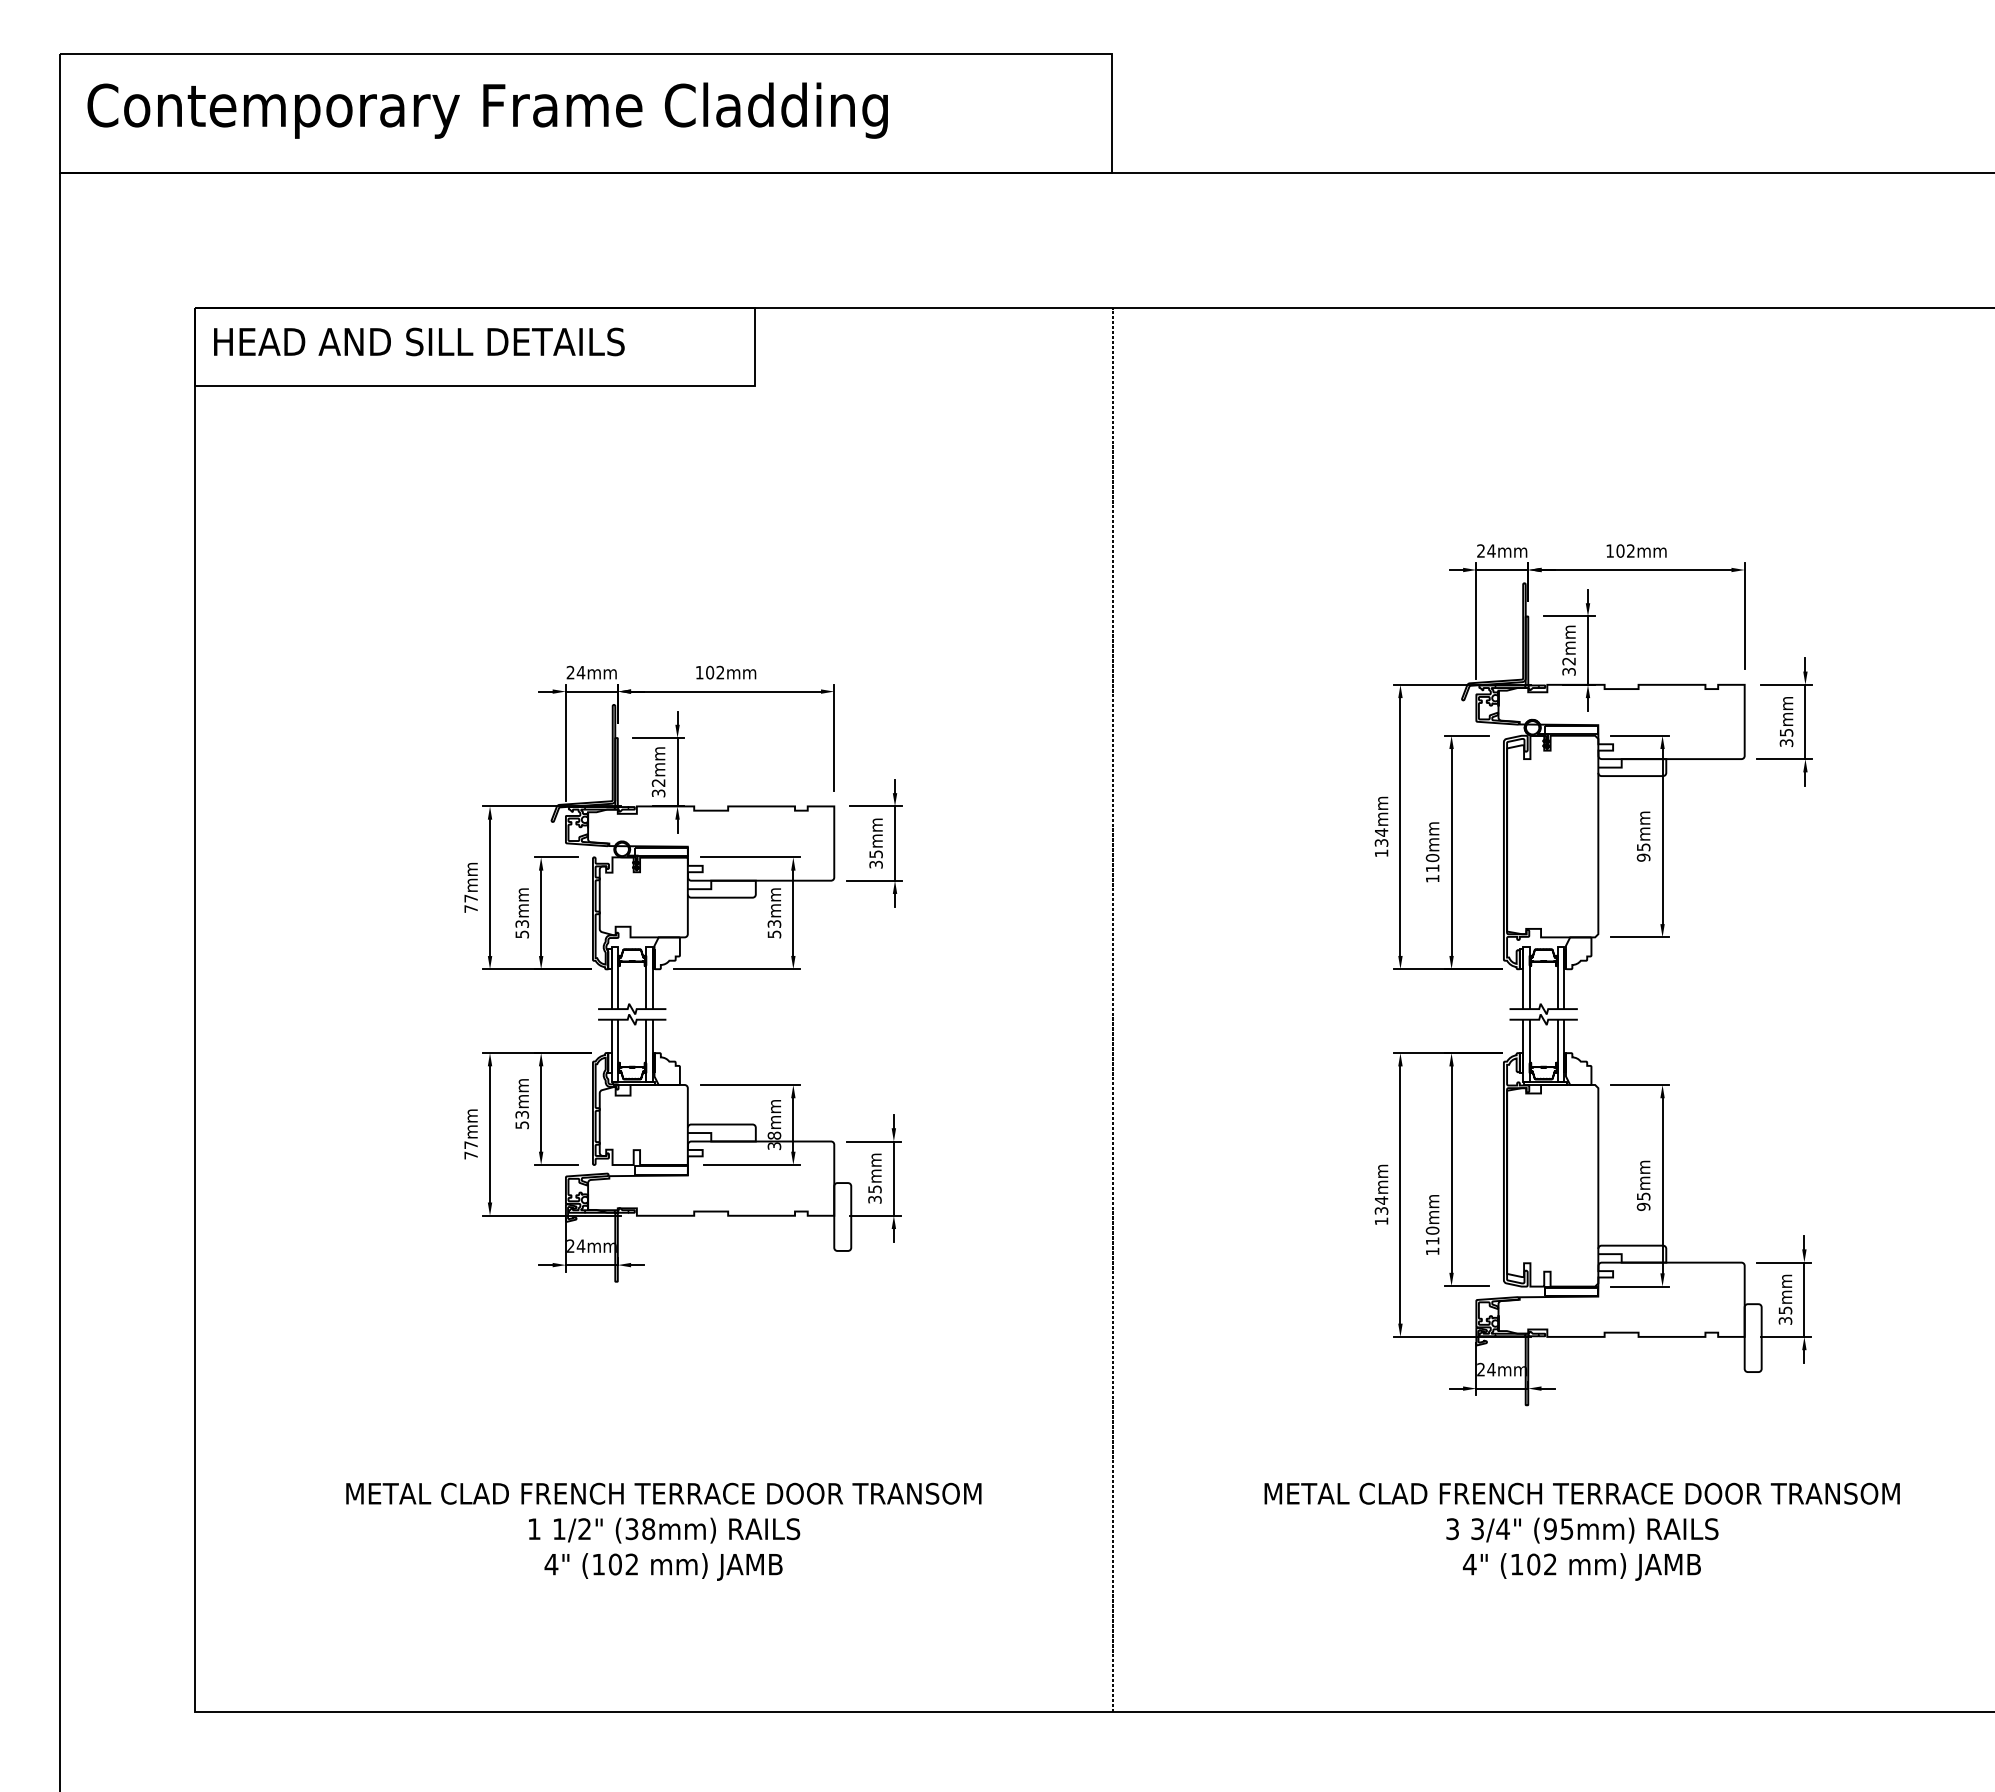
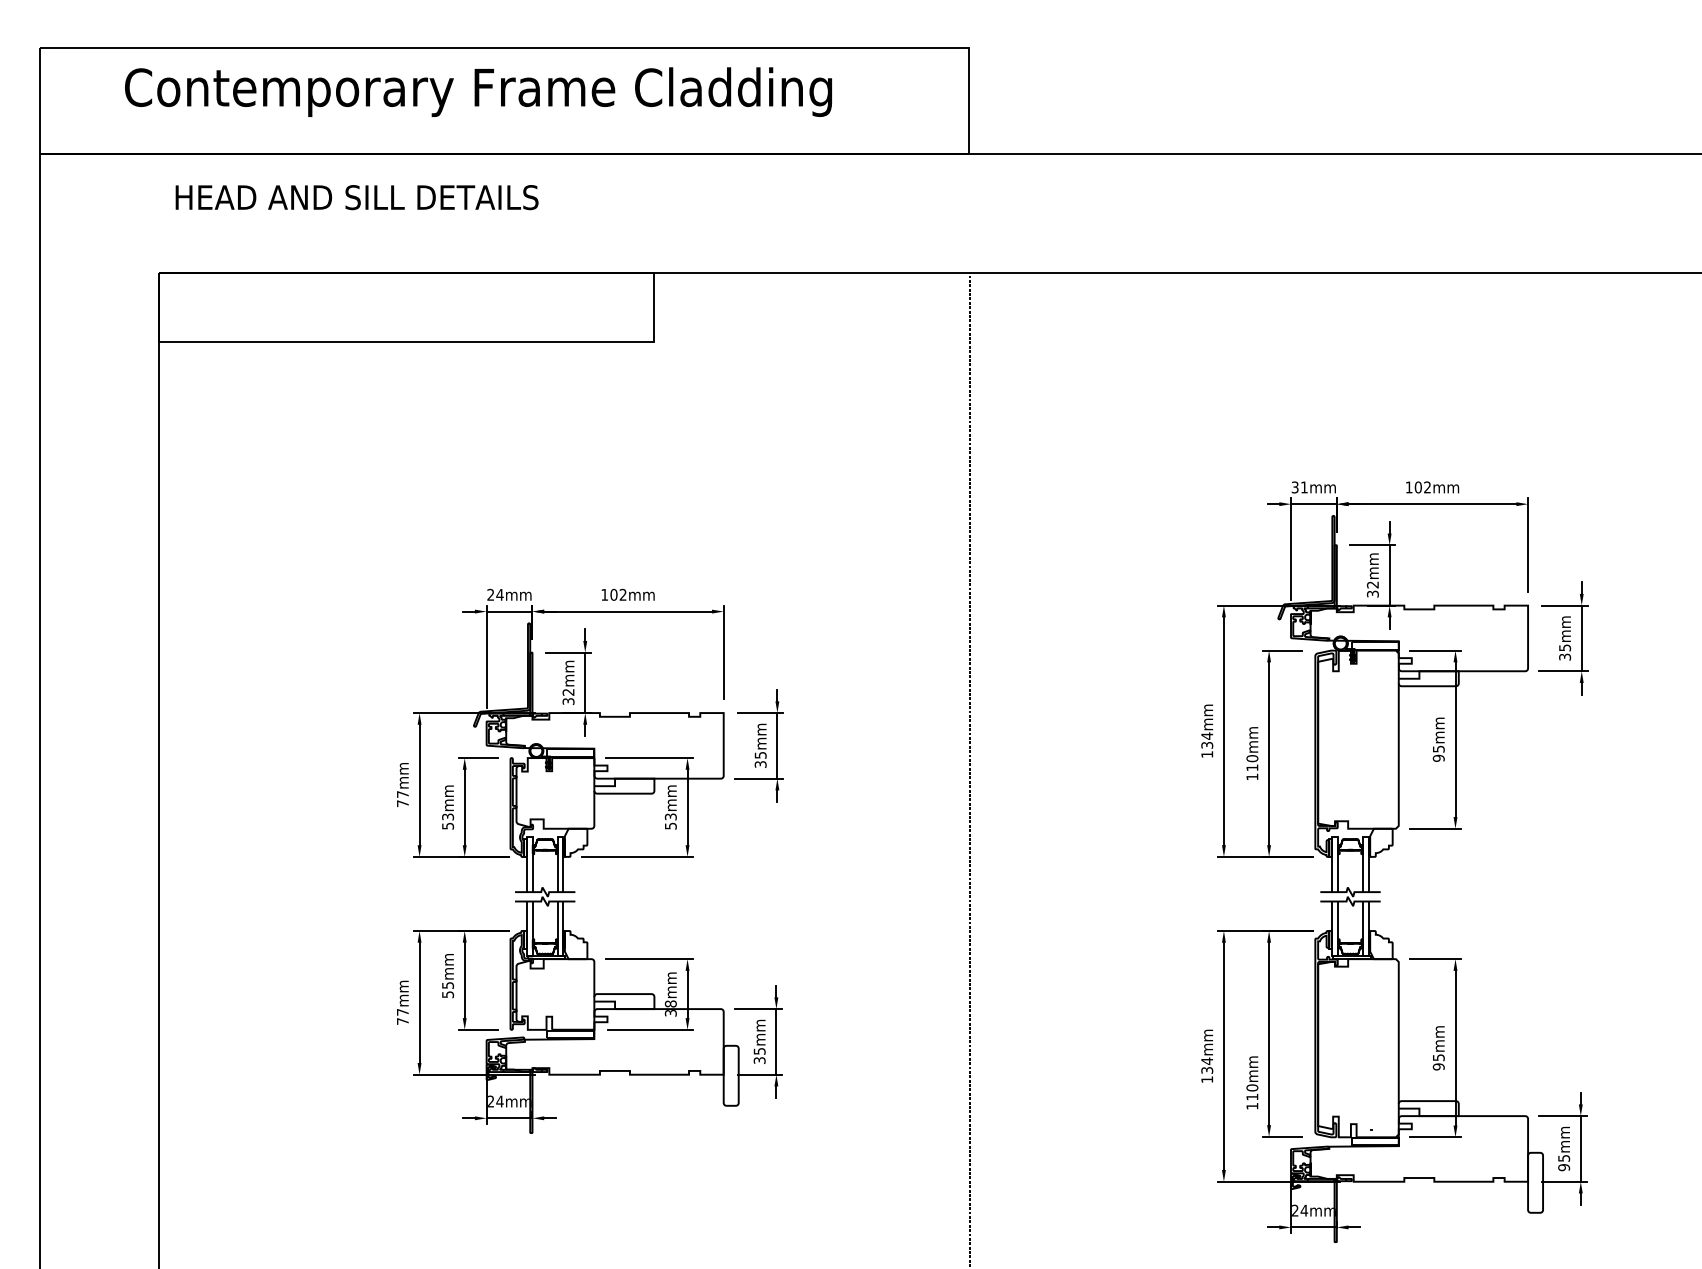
text: (487, 110) -> (478, 92), moved
text: (419, 341) -> (357, 197), moved
text: (1486, 550) -> (1299, 486), 24mm -> 31mm
text: (521, 1114) -> (447, 985), 53mm -> 55mm
text: (1785, 1320) -> (1564, 1167), 35mm -> 95mm

